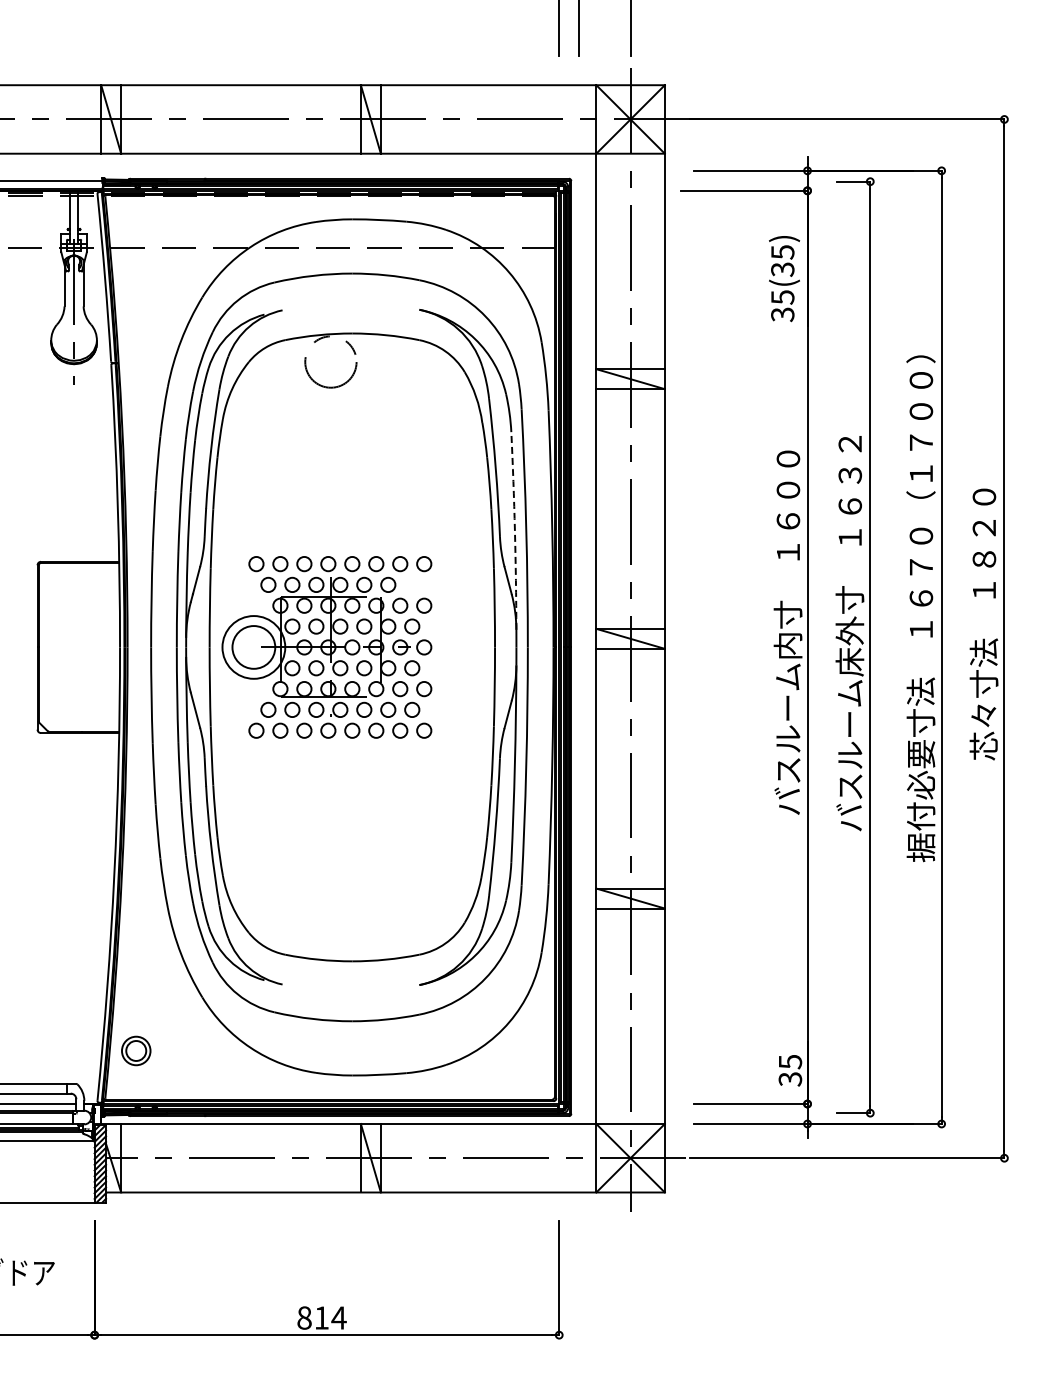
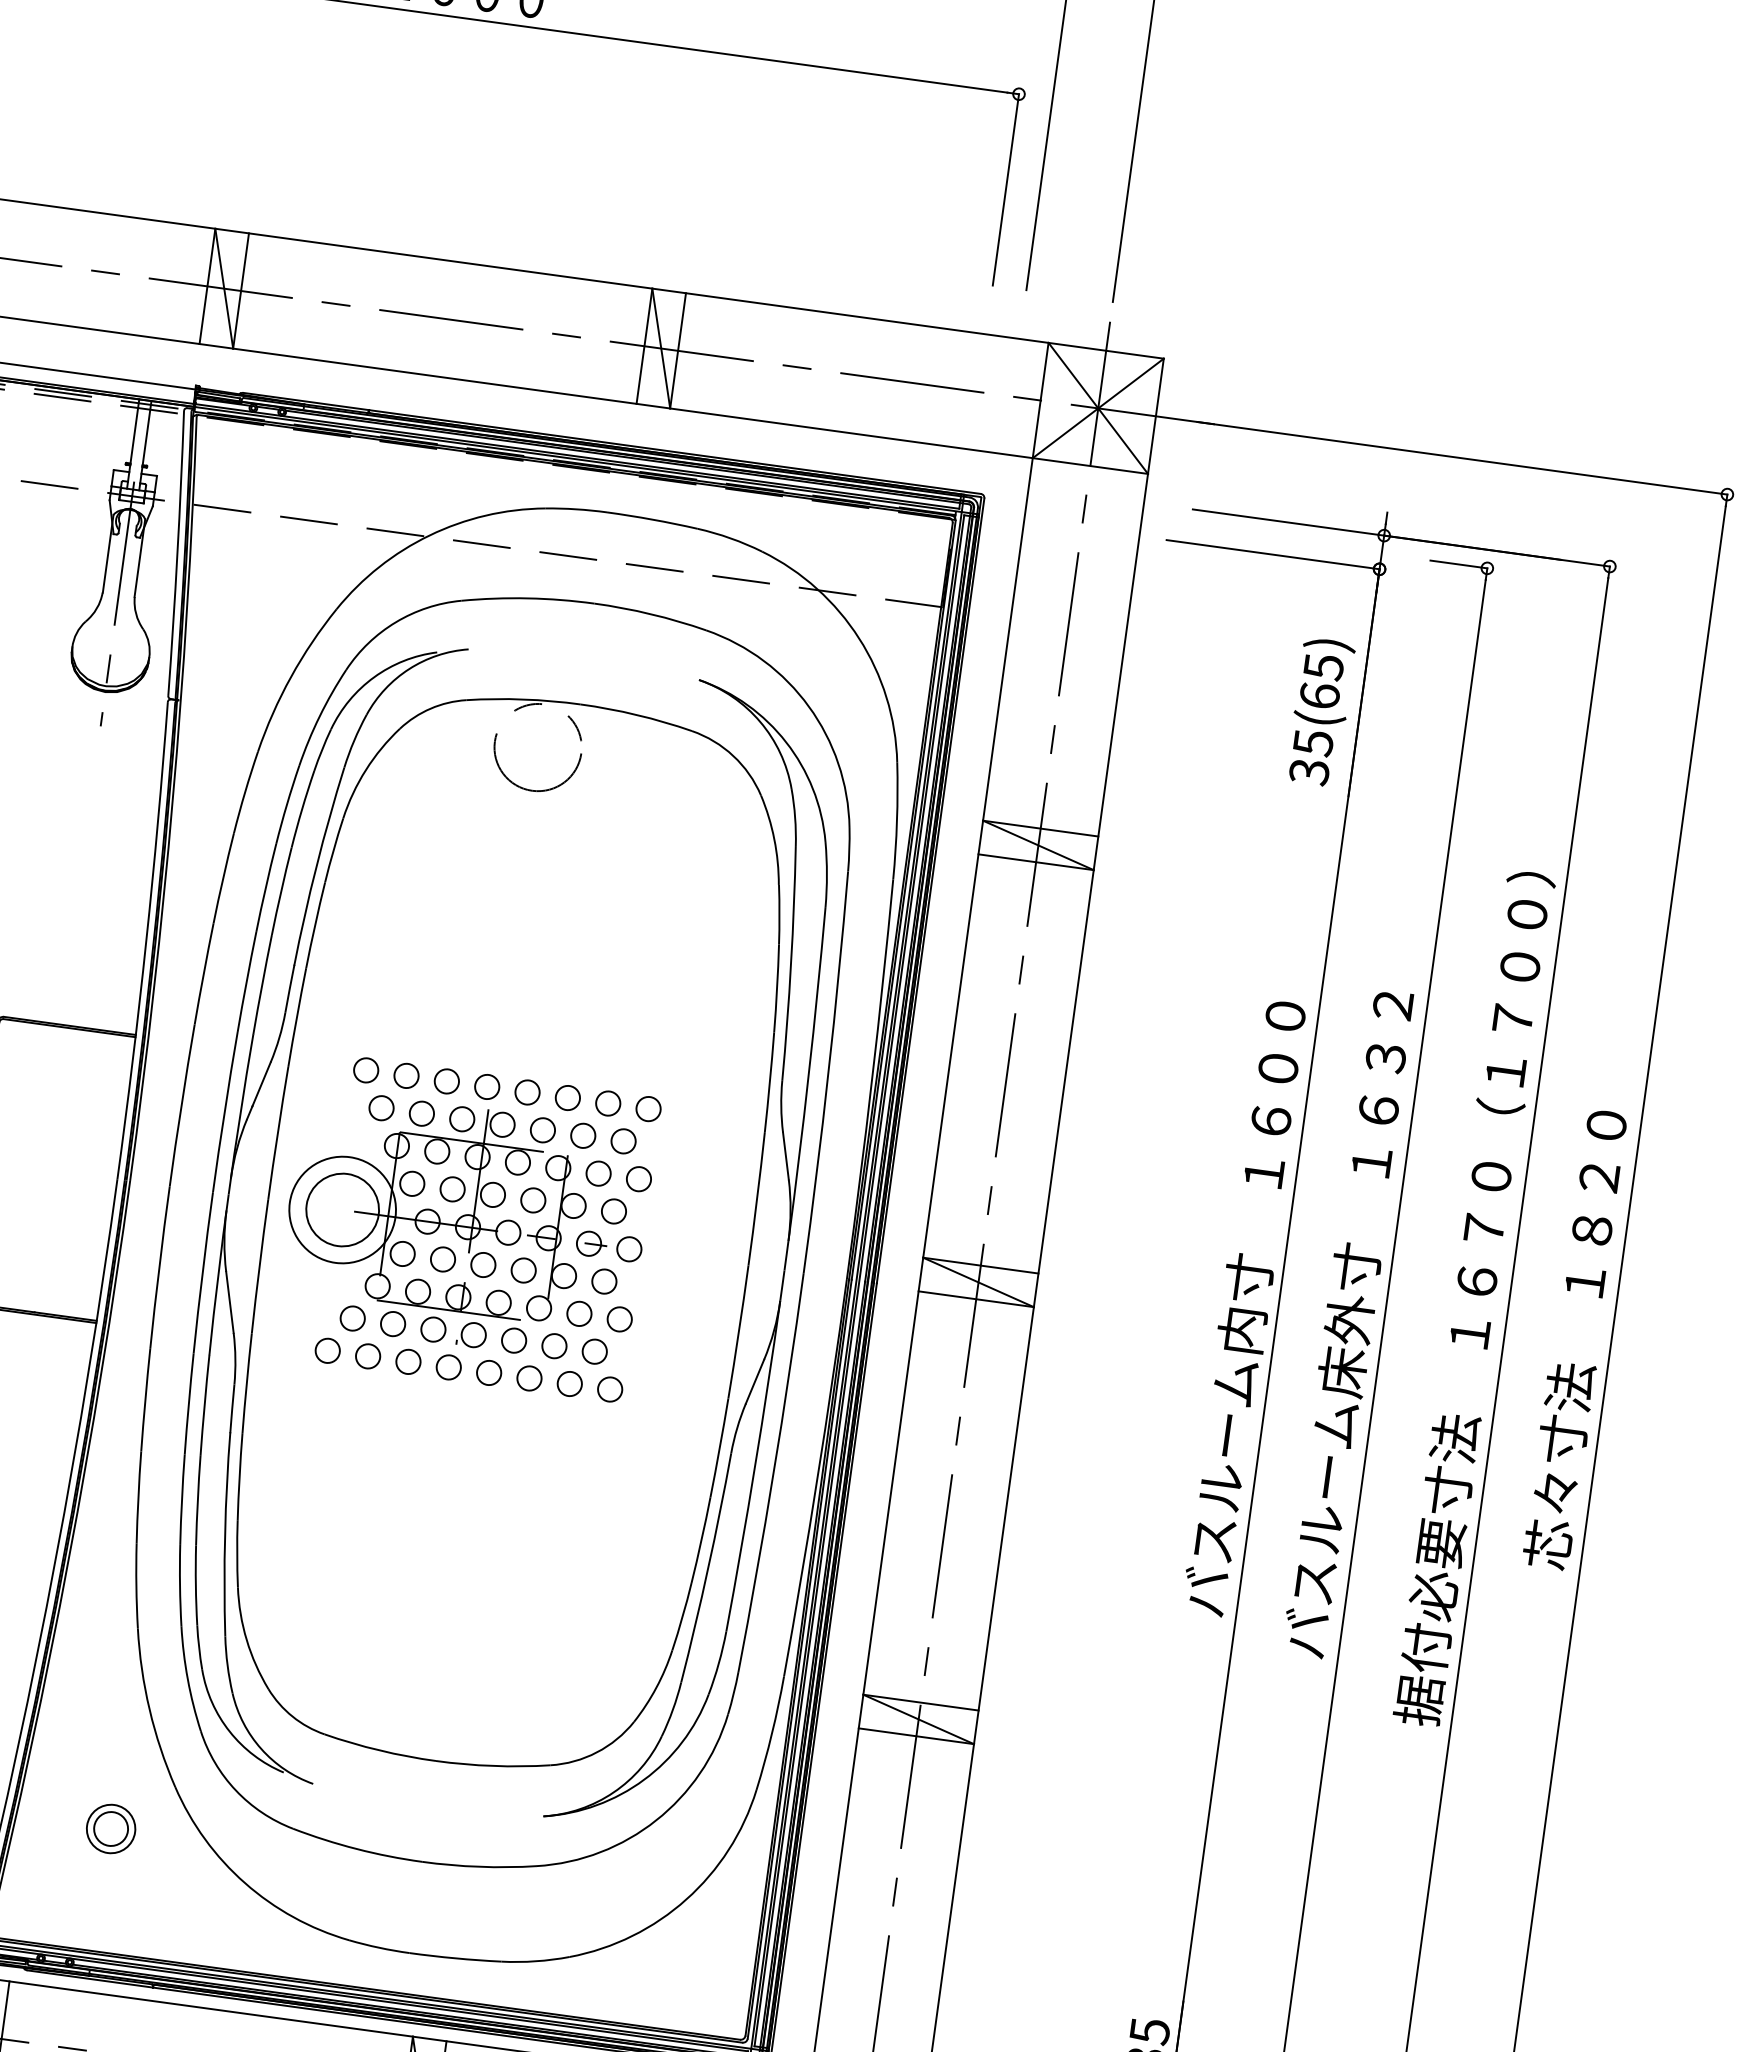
text: (782, 269) -> (1319, 695), 35(35) -> 35(65)
arc: (514, 530) -> (808, 1073), dashed -> solid
circle: (412, 584) -> (624, 1140), added
part: (136, 1050) -> (111, 1828), moved

